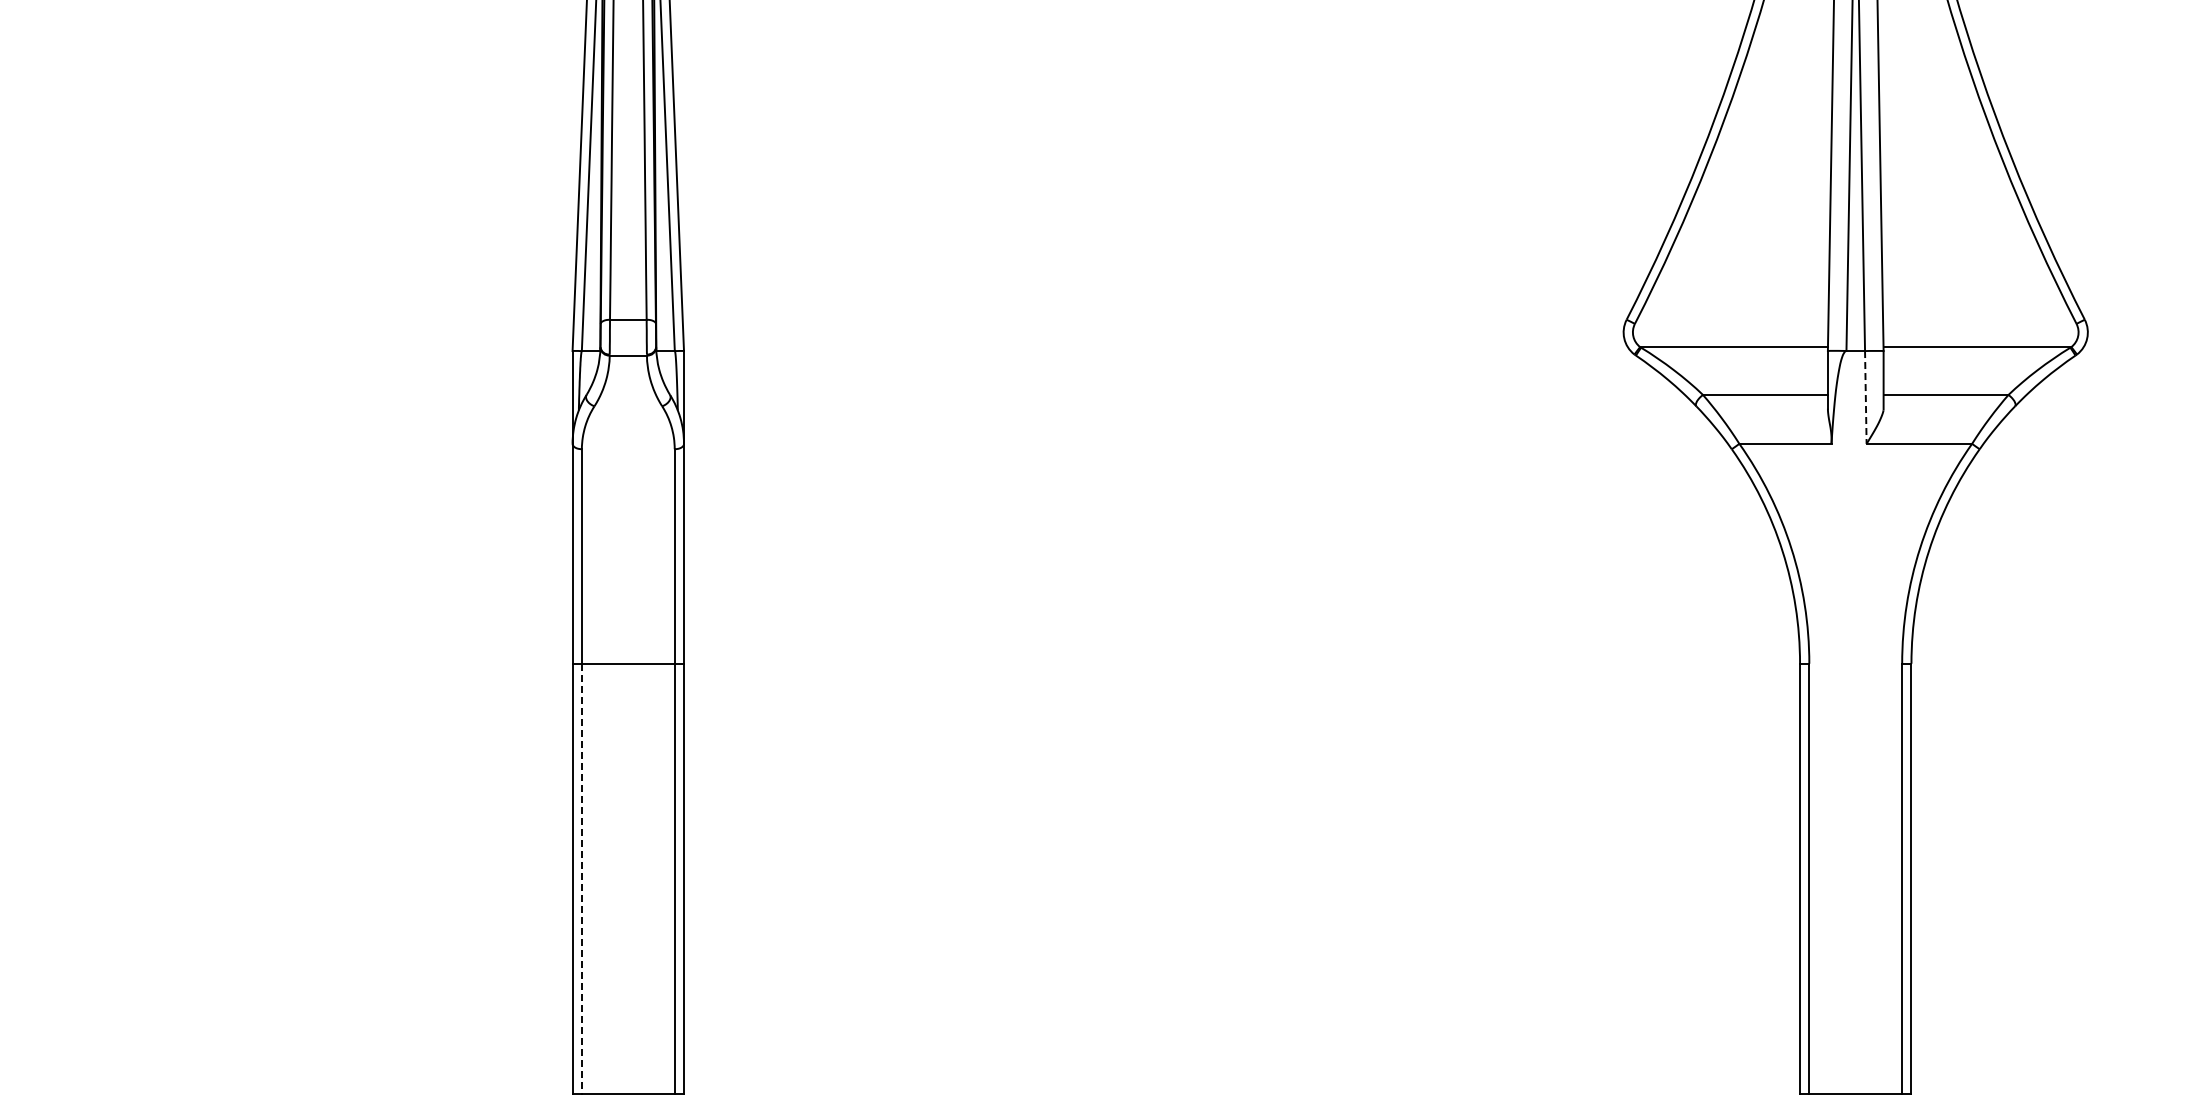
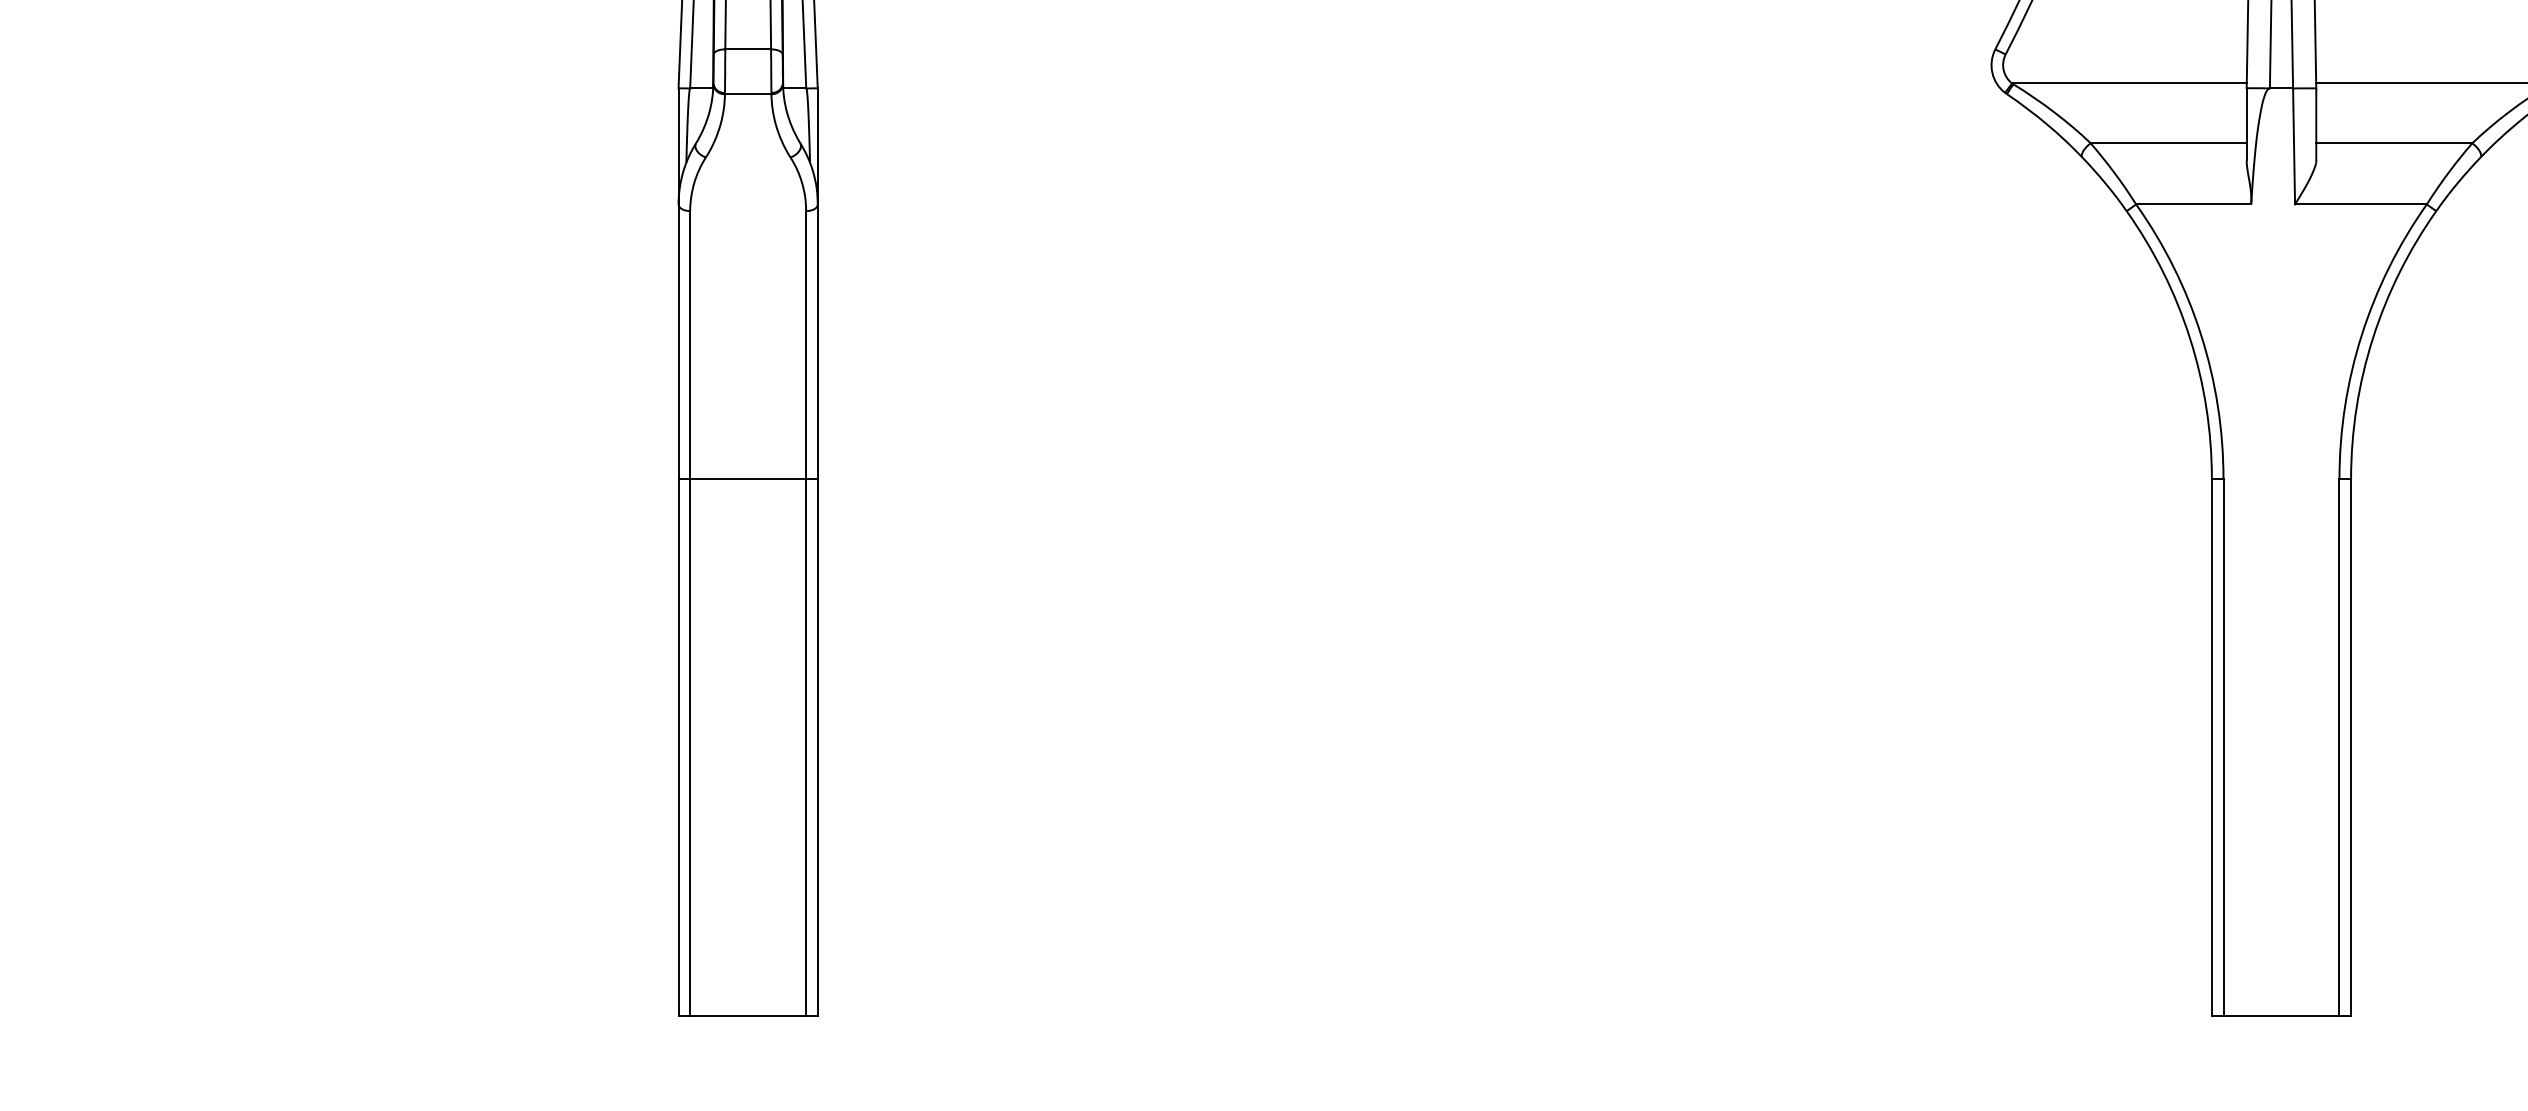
line: (1865, 397) -> (2293, 146), dashed -> solid
line: (581, 879) -> (689, 748), dashed -> solid

